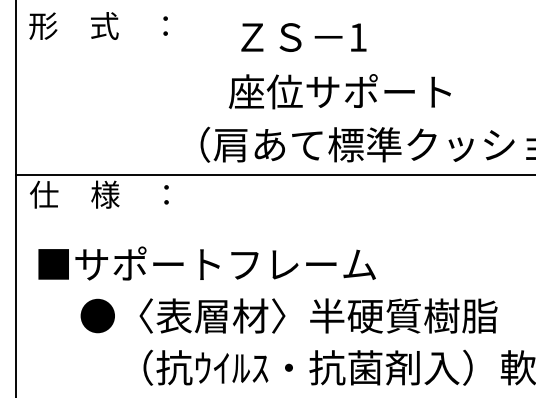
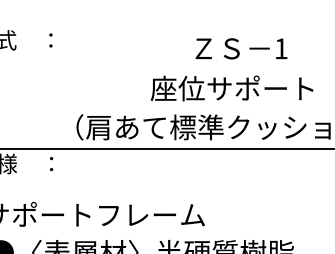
text: (303, 37) -> (241, 48), moved
text: (339, 91) -> (231, 88), moved

